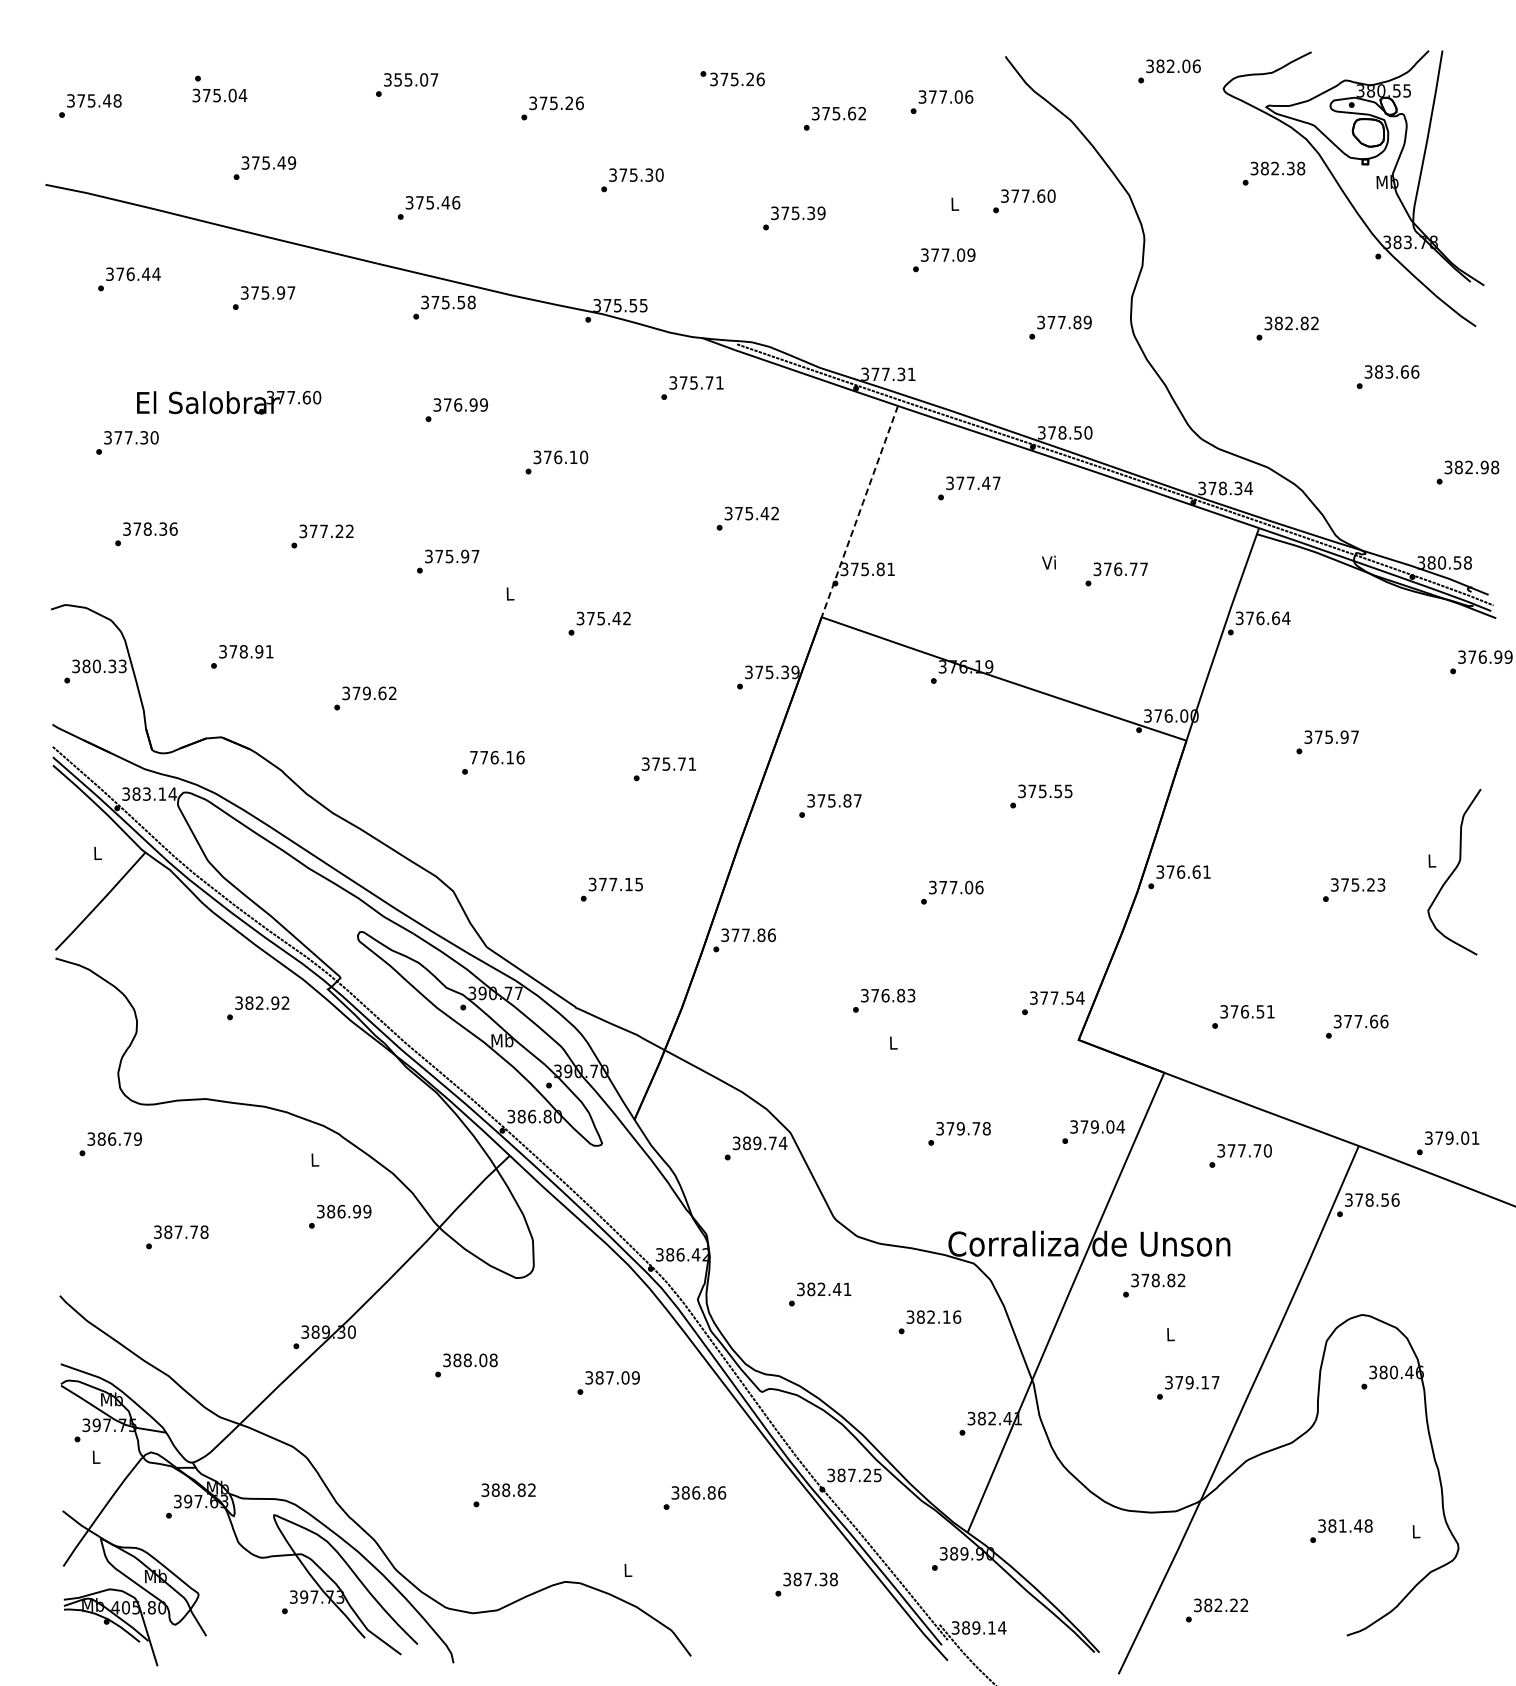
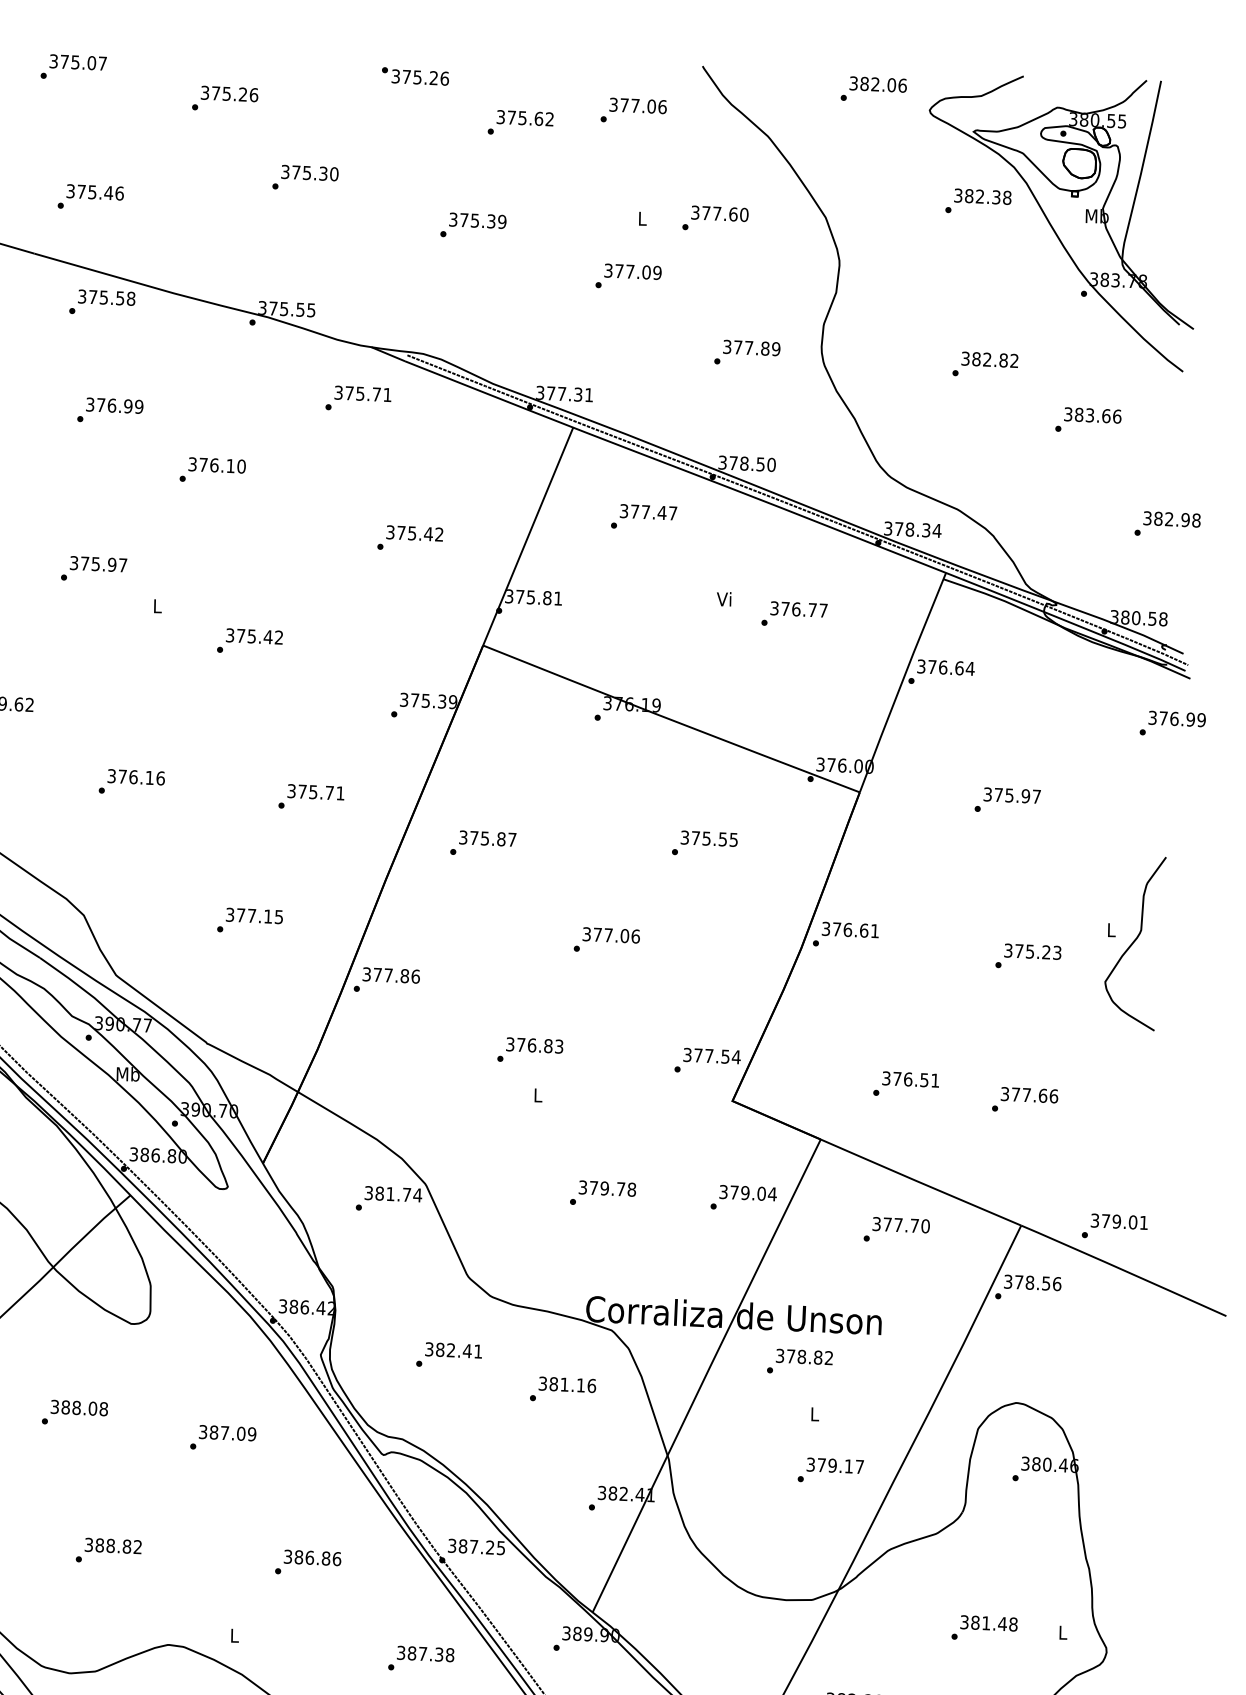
text: (397, 79) -> (63, 61), 355.07 -> 375.07
line: (859, 511) -> (527, 536), dashed -> solid
text: (473, 757) -> (111, 776), 776.16 -> 376.16
text: (757, 1143) -> (390, 1194), 389.74 -> 381.74
text: (930, 1316) -> (563, 1383), 382.16 -> 381.16

